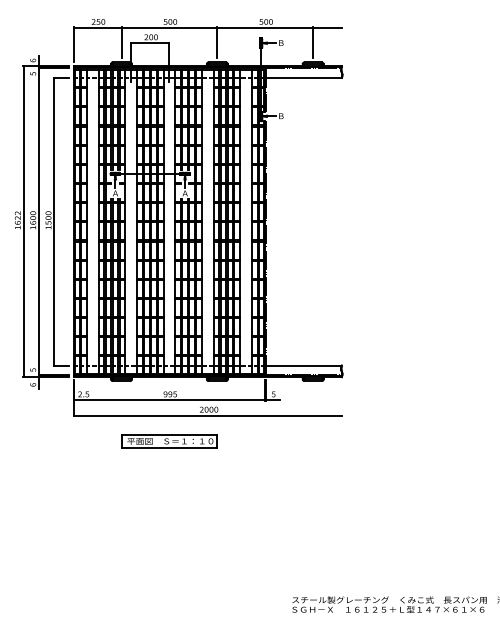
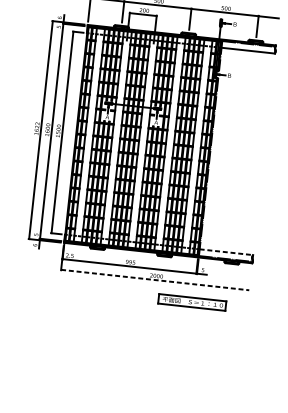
line: (303, 365) -> (226, 252), solid -> dashed
line: (208, 415) -> (155, 280), solid -> dashed
part: (169, 441) -> (192, 302), moved

